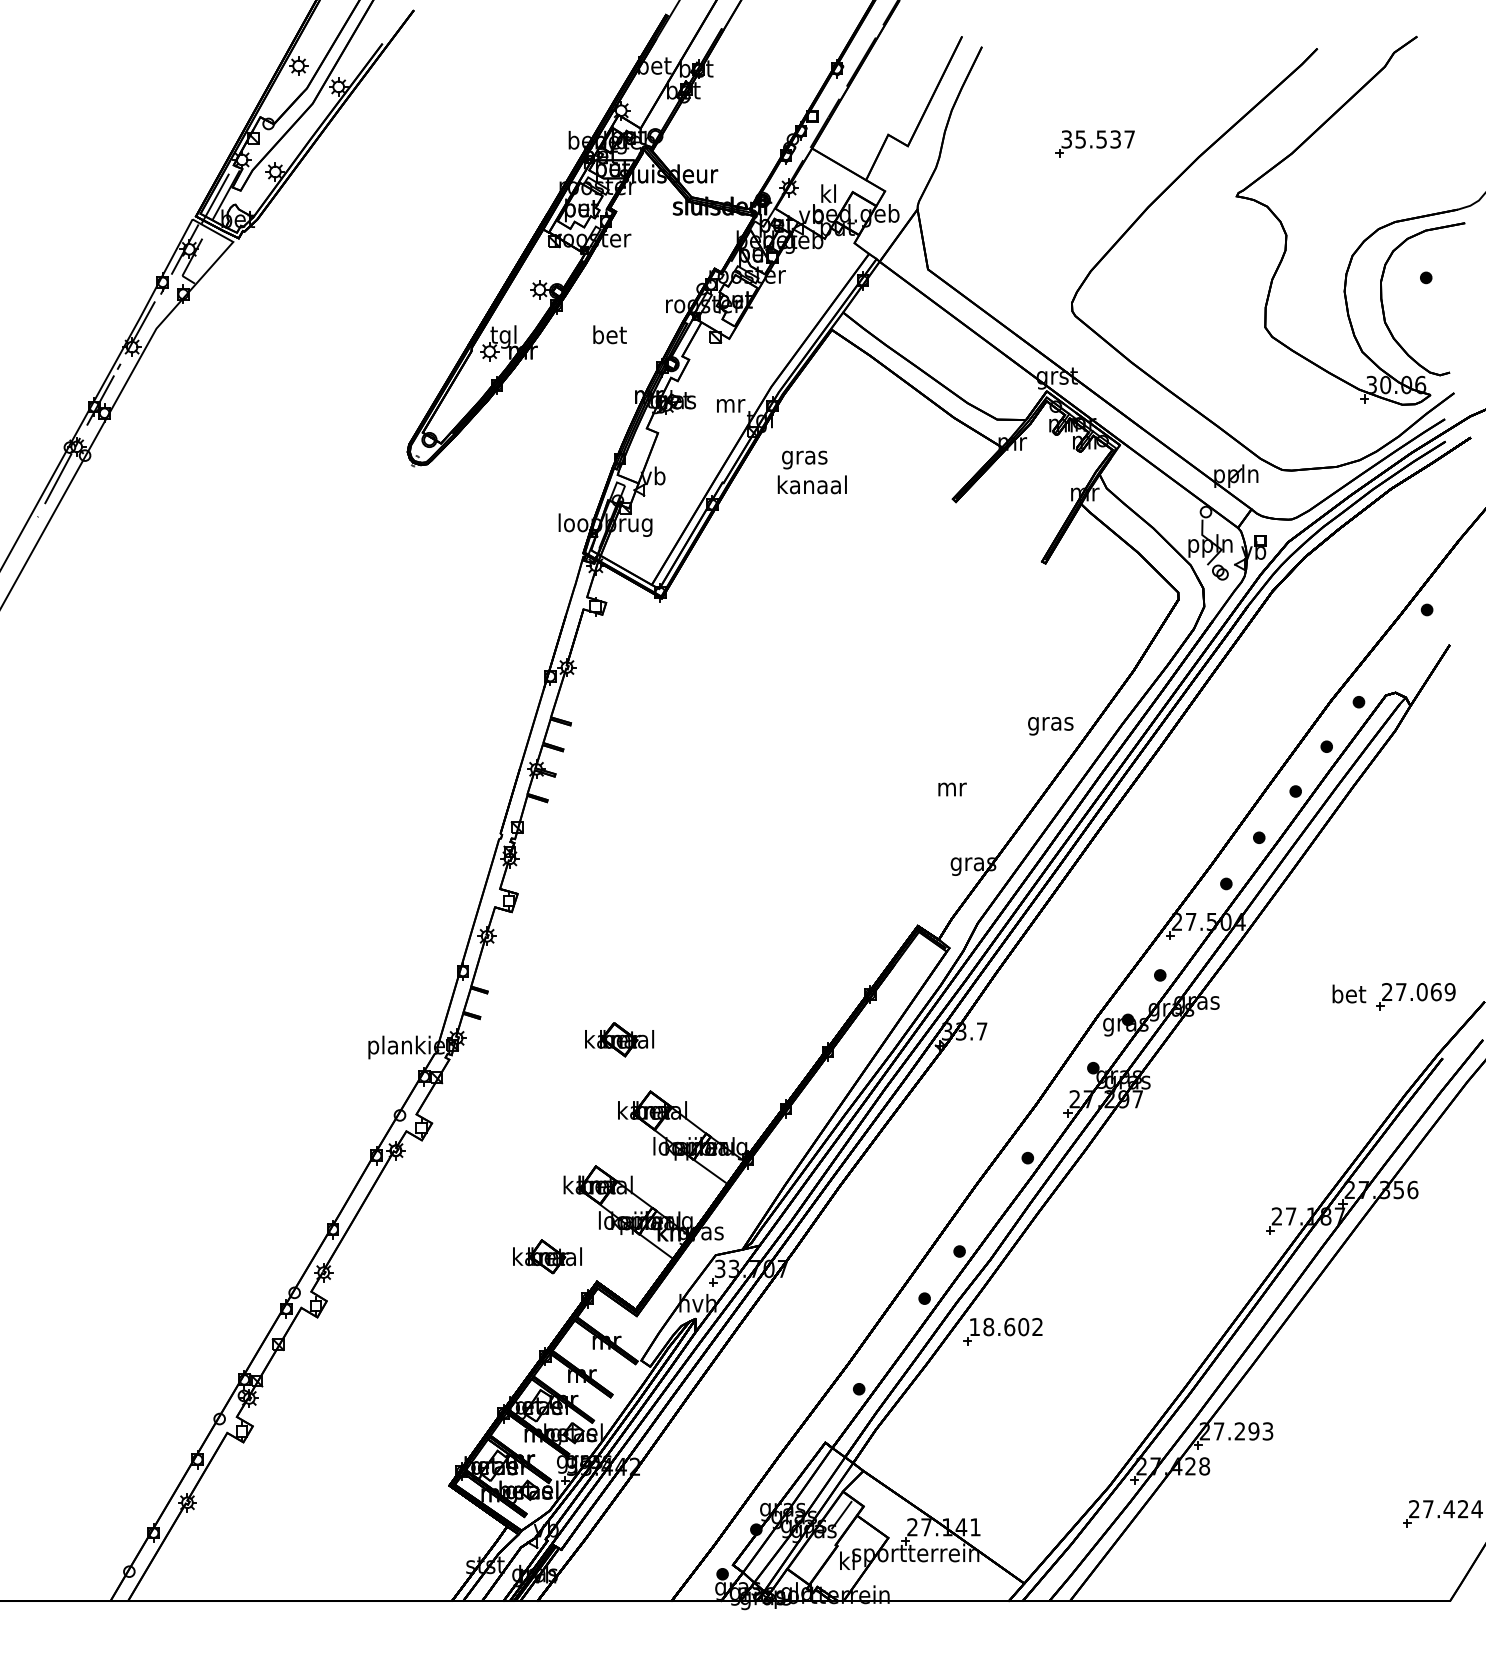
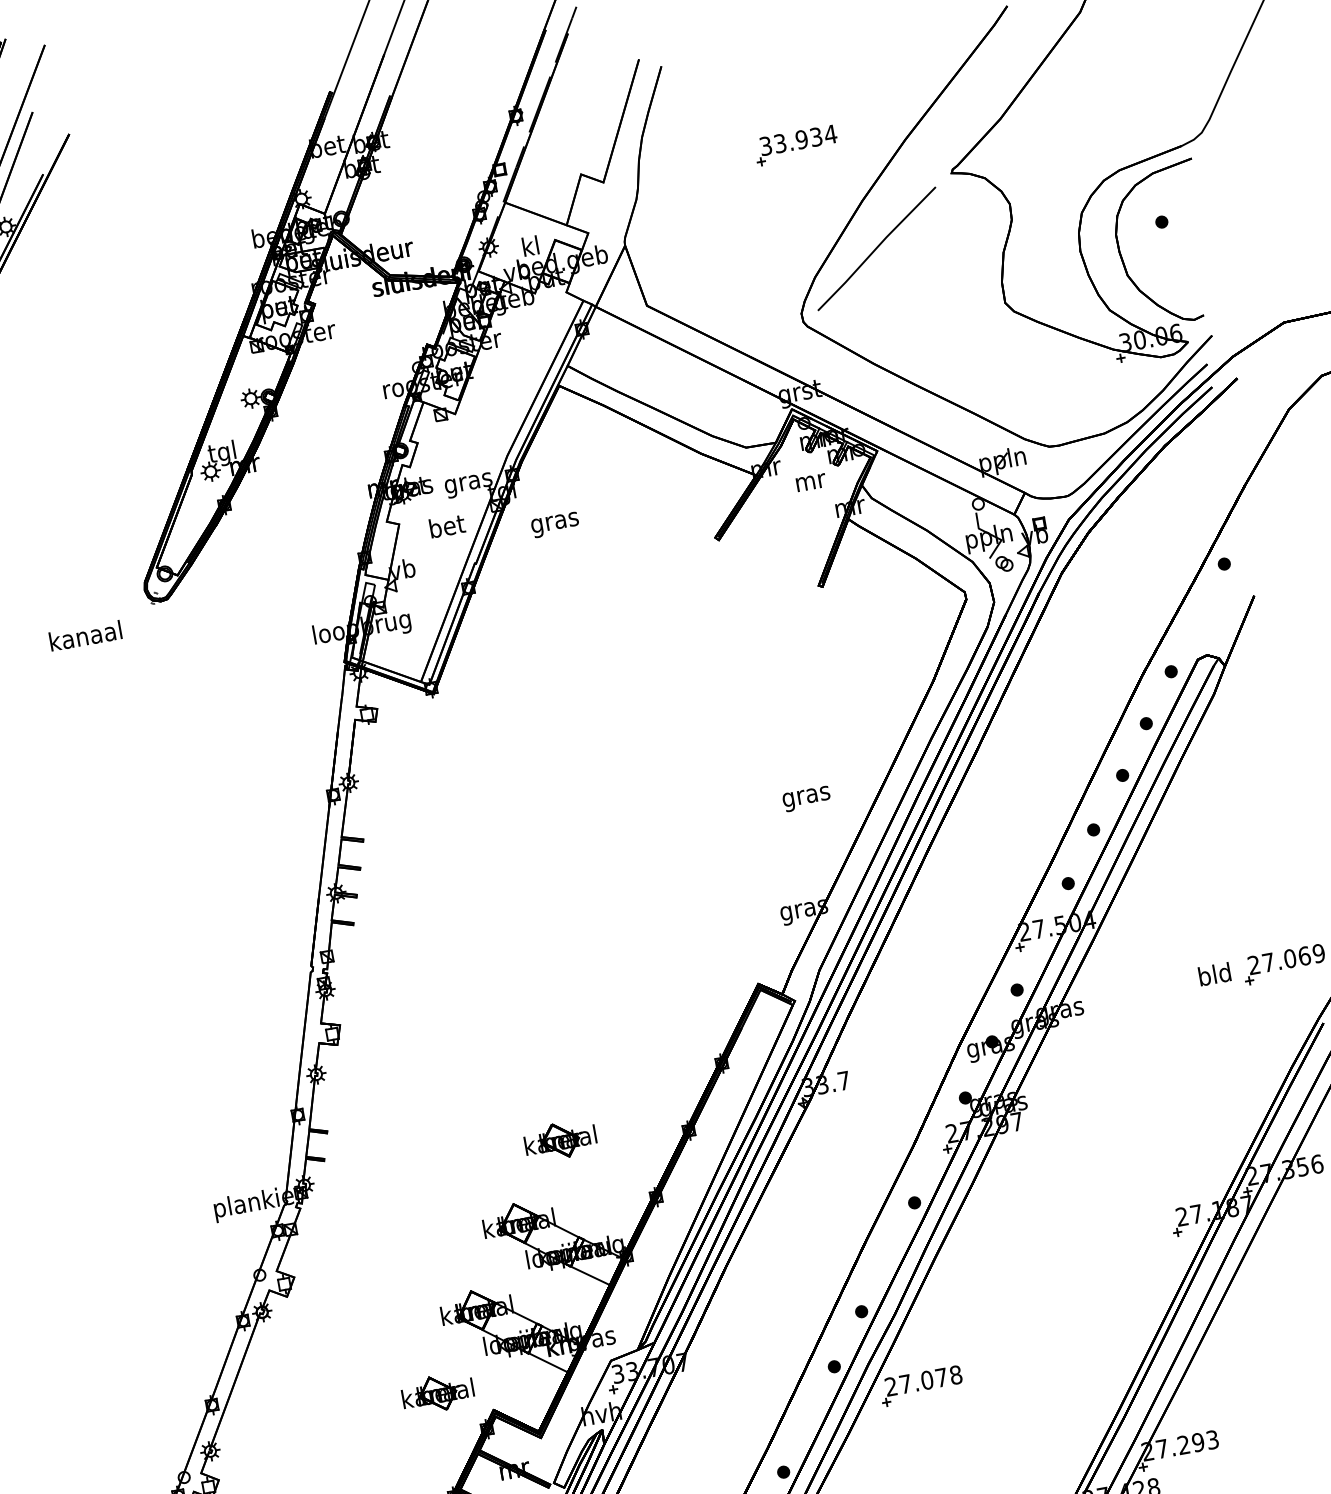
text: (1105, 139) -> (805, 138), 35.537 -> 33.934
line: (1153, 254) -> (876, 248), added
text: (609, 334) -> (446, 525), moved
text: (729, 408) -> (468, 485), mr -> gras
text: (811, 484) -> (84, 635), moved
text: (1050, 726) -> (806, 799), moved
text: (952, 789) -> (811, 482), moved
text: (1349, 993) -> (1215, 973), bet -> bld
part: (619, 1039) -> (560, 1140), moved
text: (1006, 1326) -> (923, 1380), 18.602 -> 27.078

